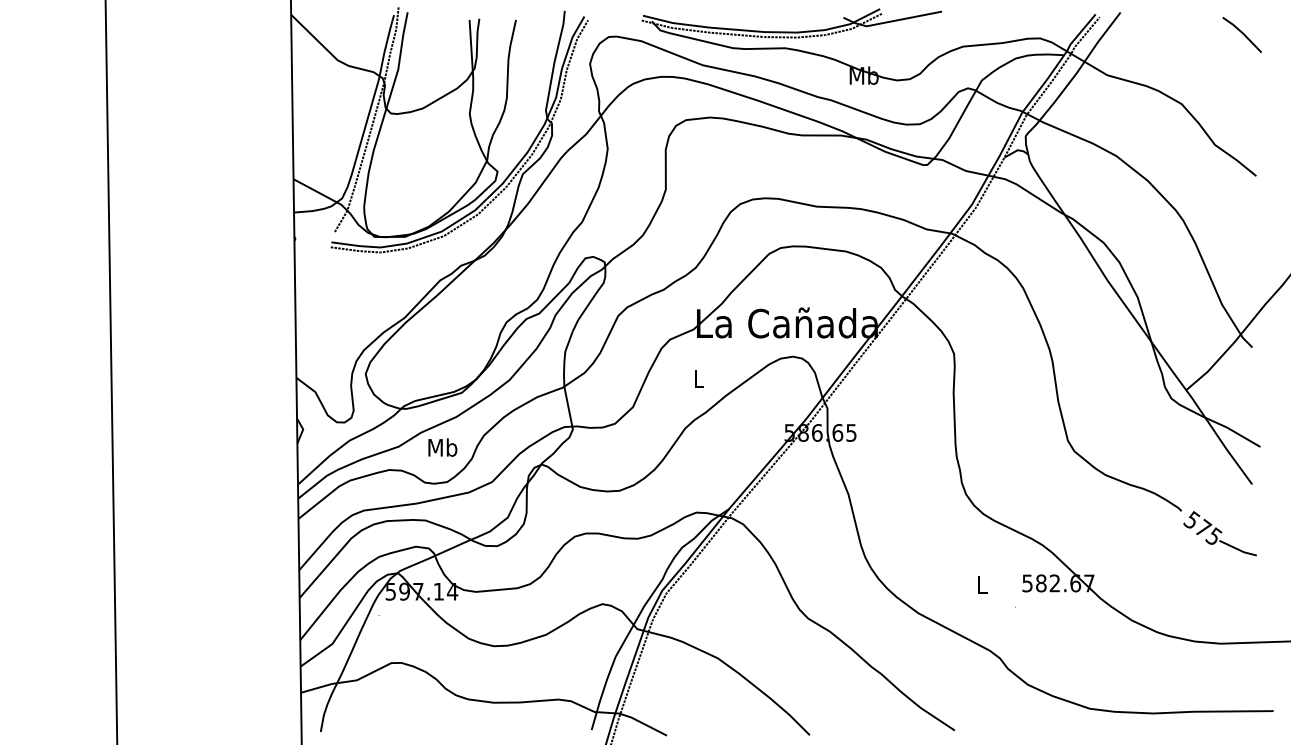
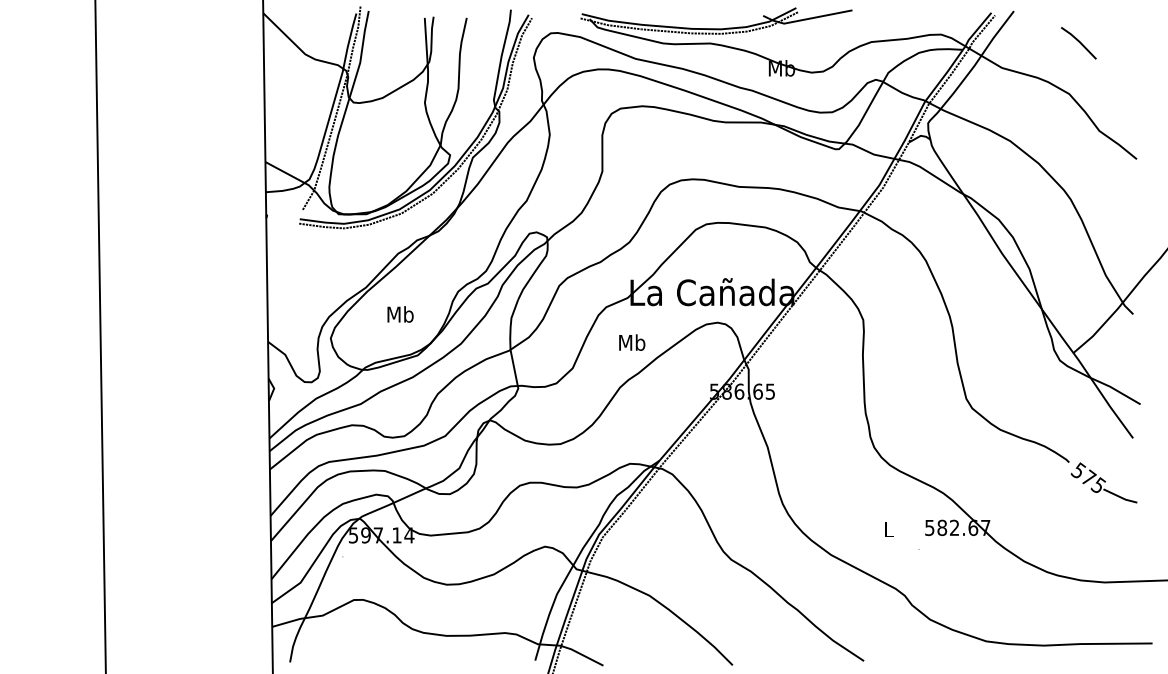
line: (1241, 33) -> (1078, 41), moved
text: (698, 378) -> (631, 342), L -> Mb
text: (442, 447) -> (400, 314), moved

